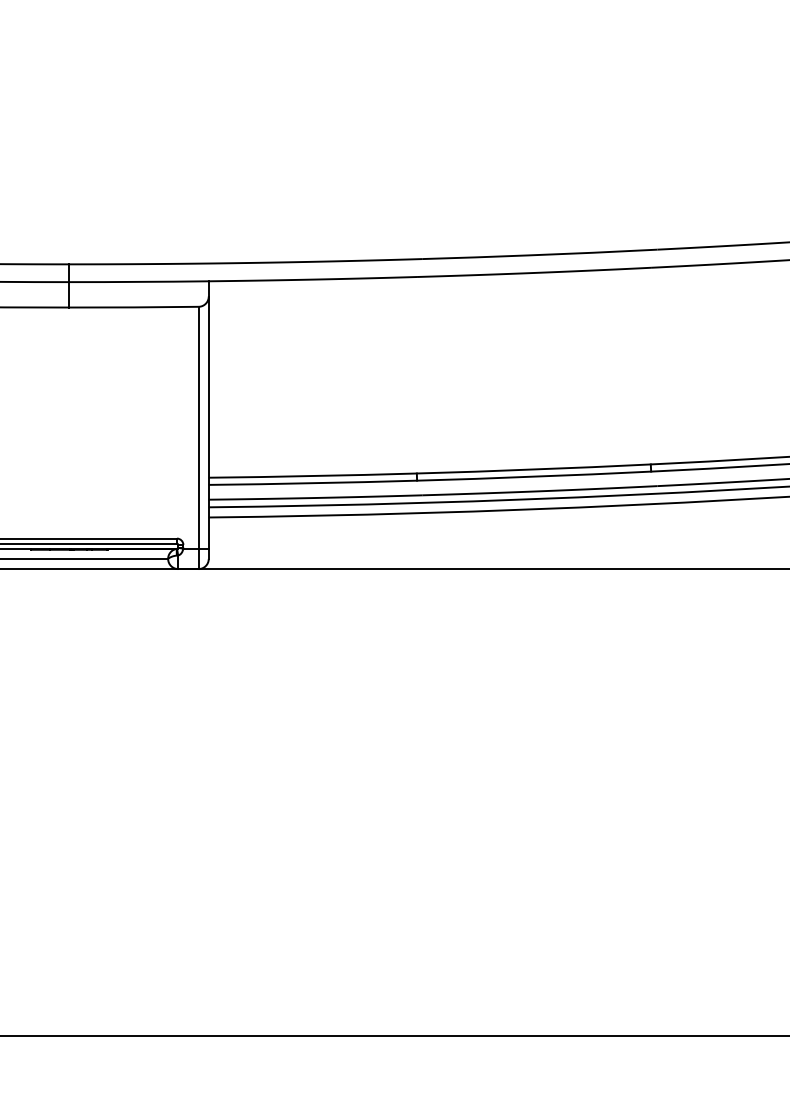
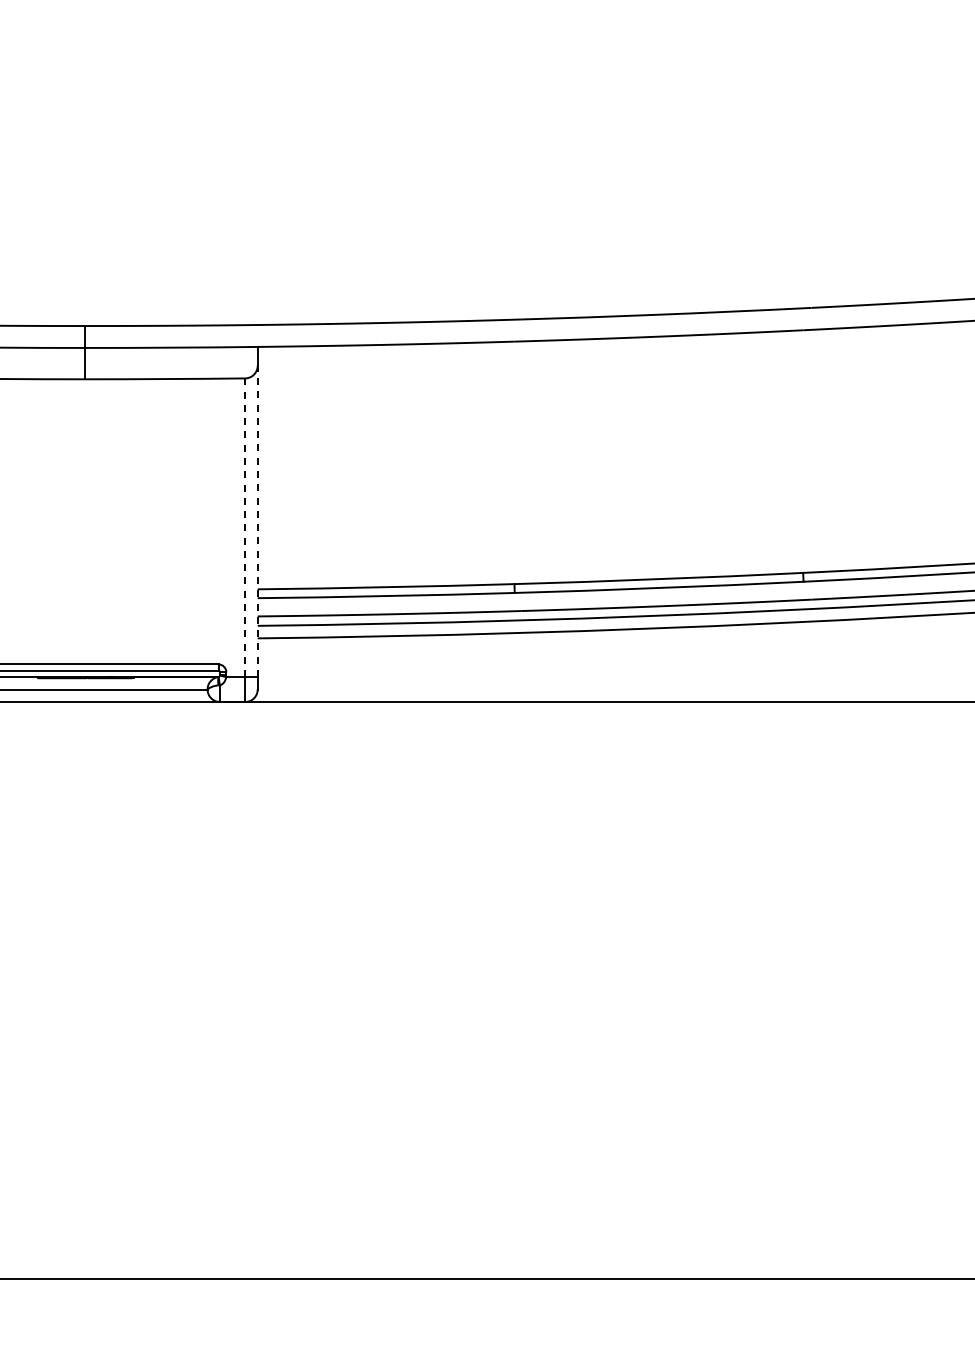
line: (208, 422) -> (257, 521), solid -> dashed
line: (198, 428) -> (245, 528), solid -> dashed

